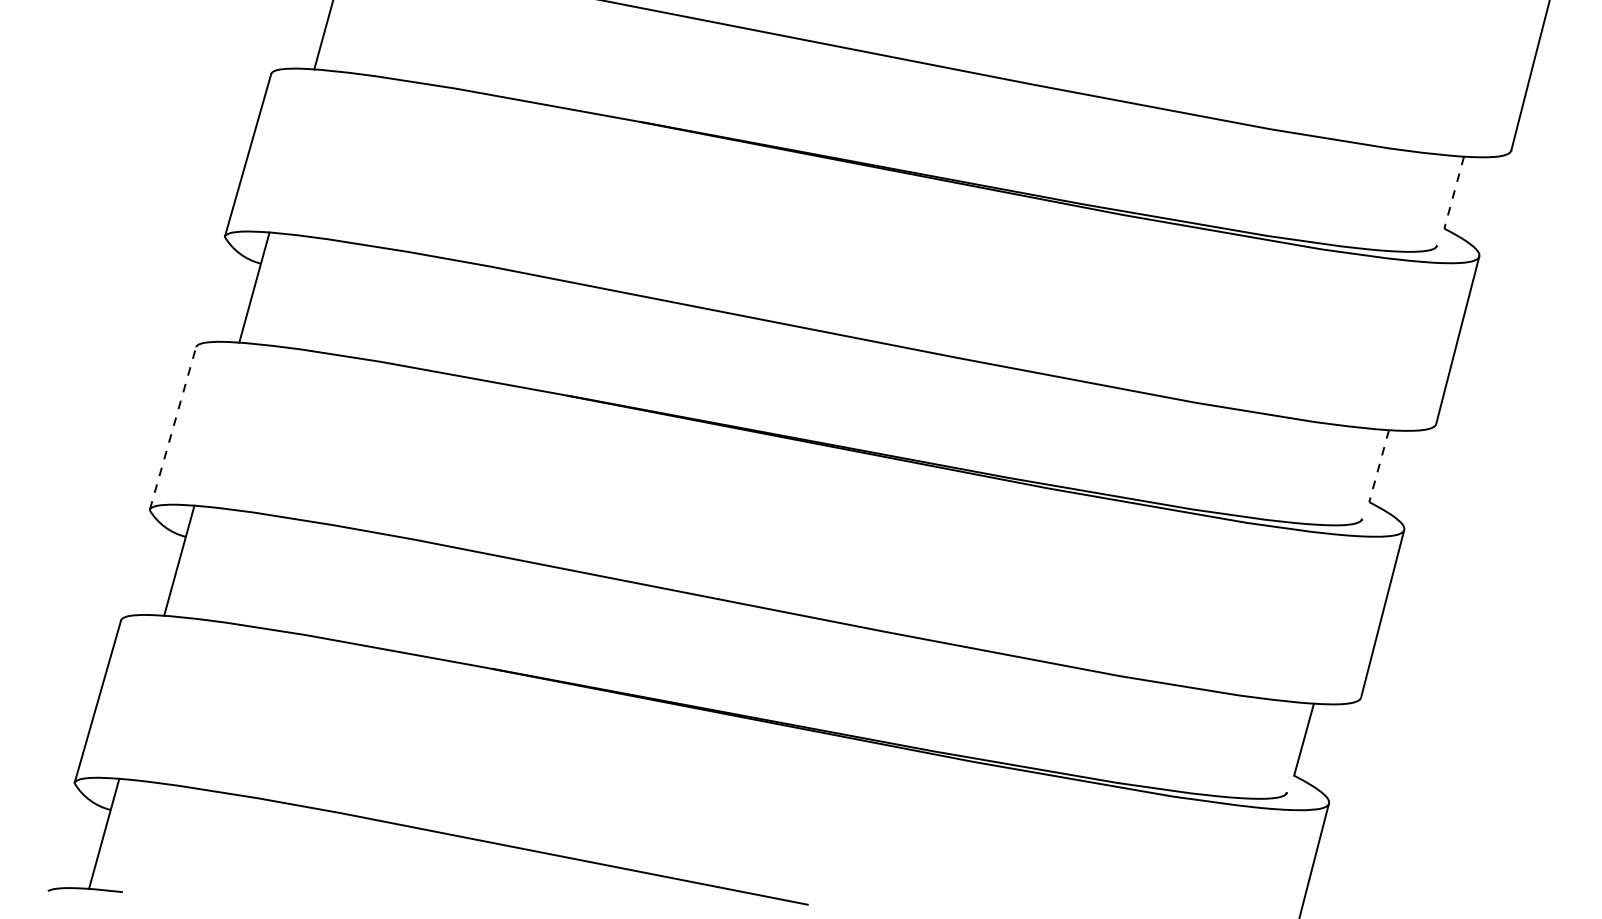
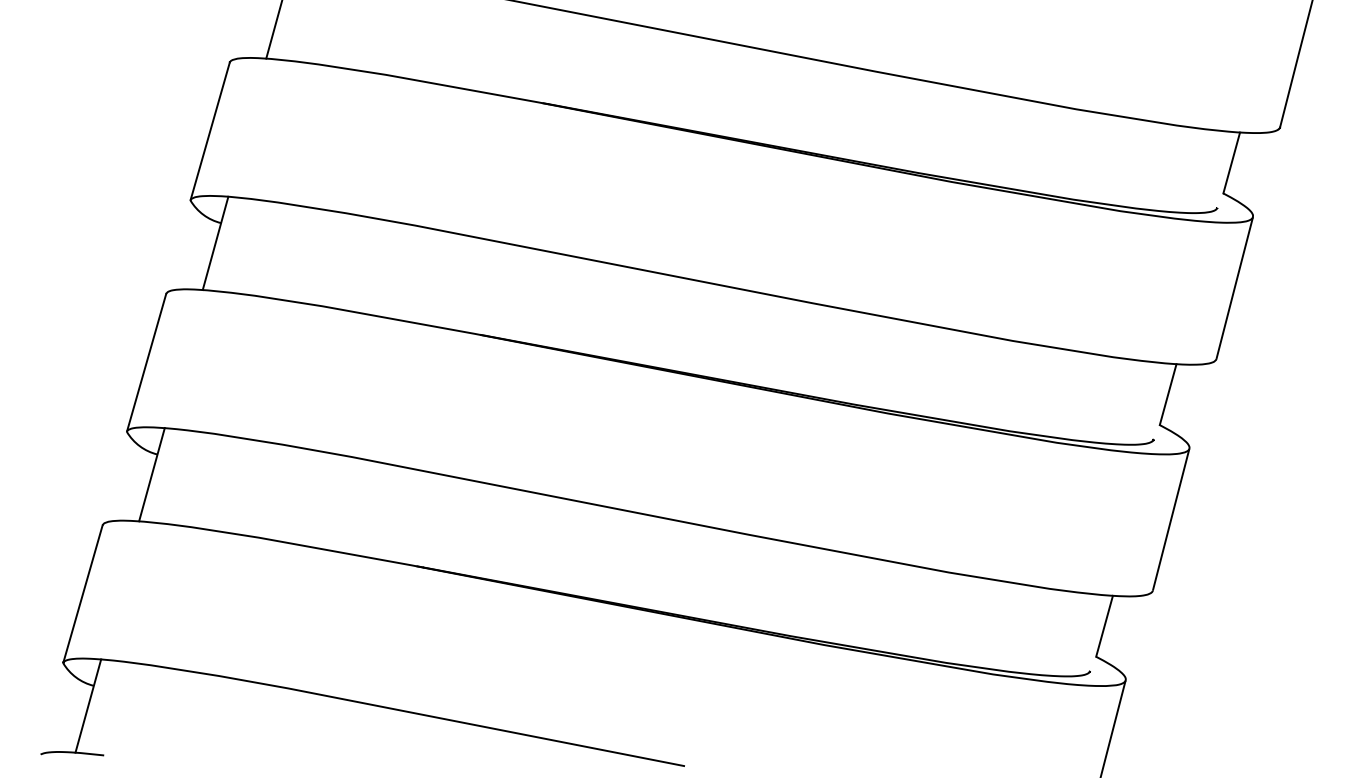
line: (1453, 193) -> (1231, 163), dashed -> solid
line: (172, 428) -> (146, 362), dashed -> solid
line: (1379, 465) -> (1168, 394), dashed -> solid

